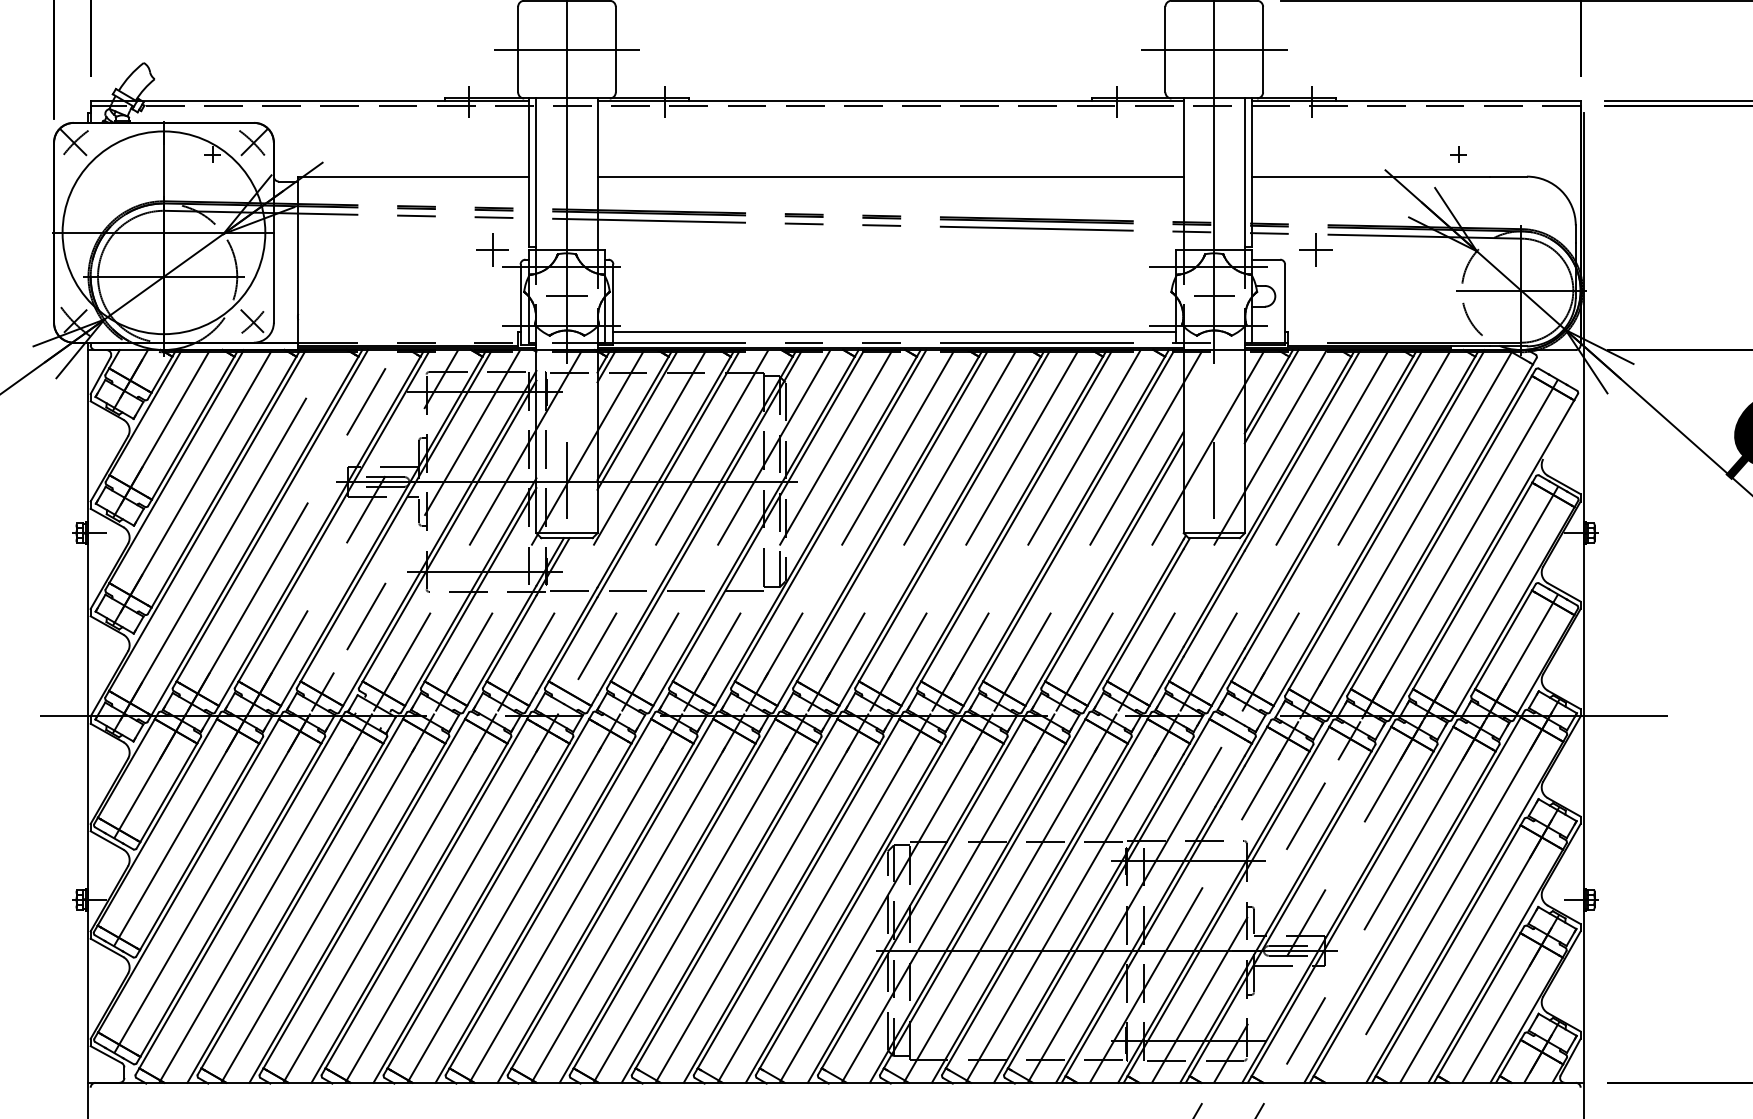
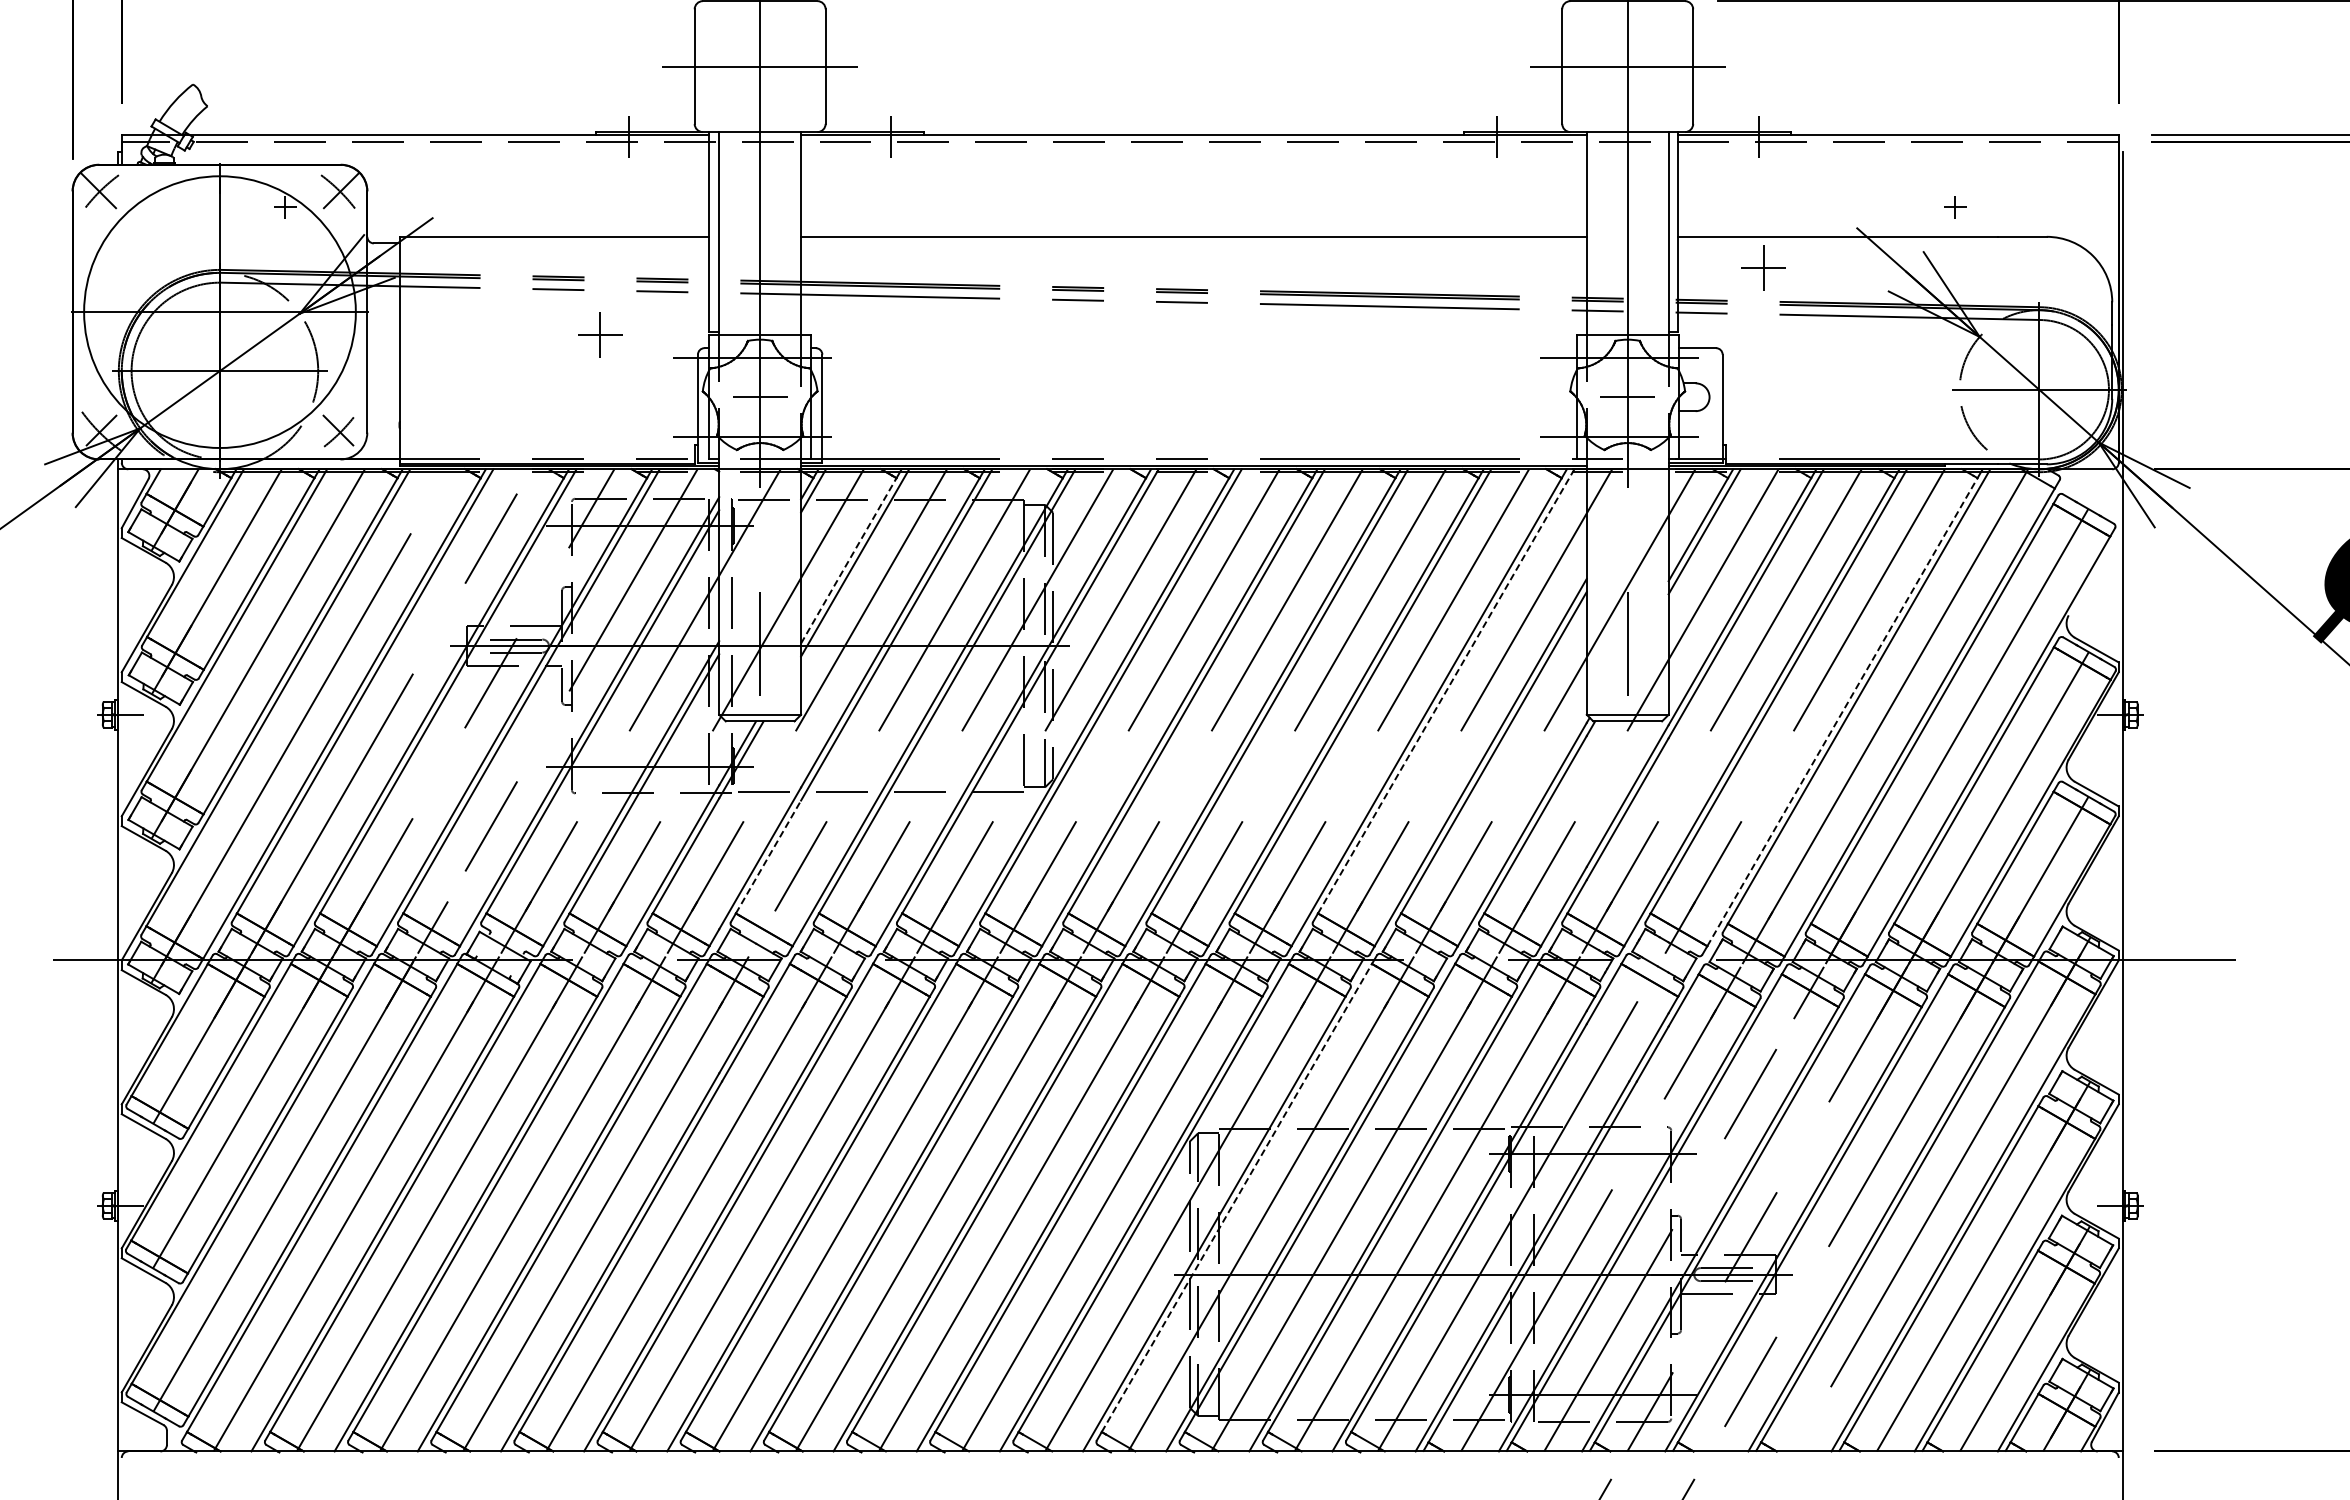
part: (492, 249) -> (600, 334), moved
part: (1315, 249) -> (1763, 267), moved
line: (894, 331) -> (1199, 444), removed
line: (633, 418) -> (849, 560), solid -> dashed
line: (1079, 515) -> (1446, 690), solid -> dashed
line: (1374, 530) -> (1842, 711), solid -> dashed
line: (573, 638) -> (768, 856), solid -> dashed
line: (923, 893) -> (1237, 1197), solid -> dashed

